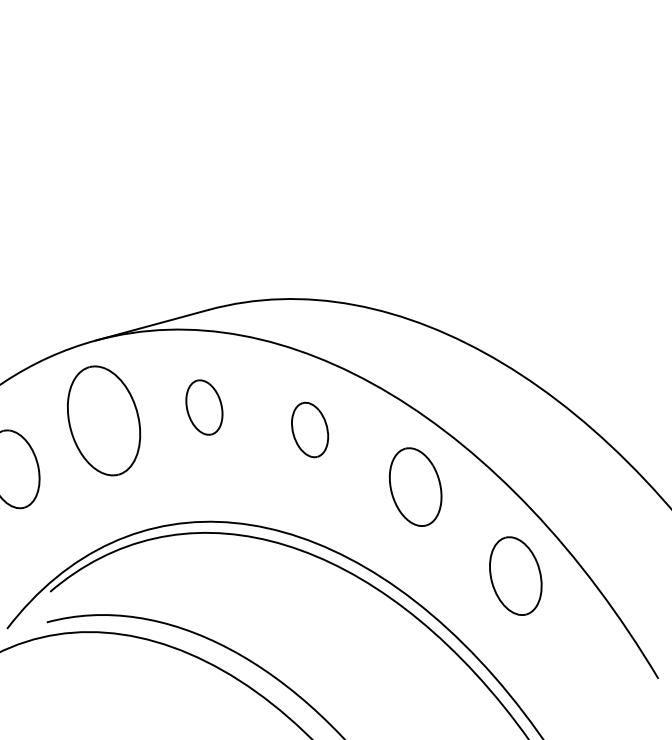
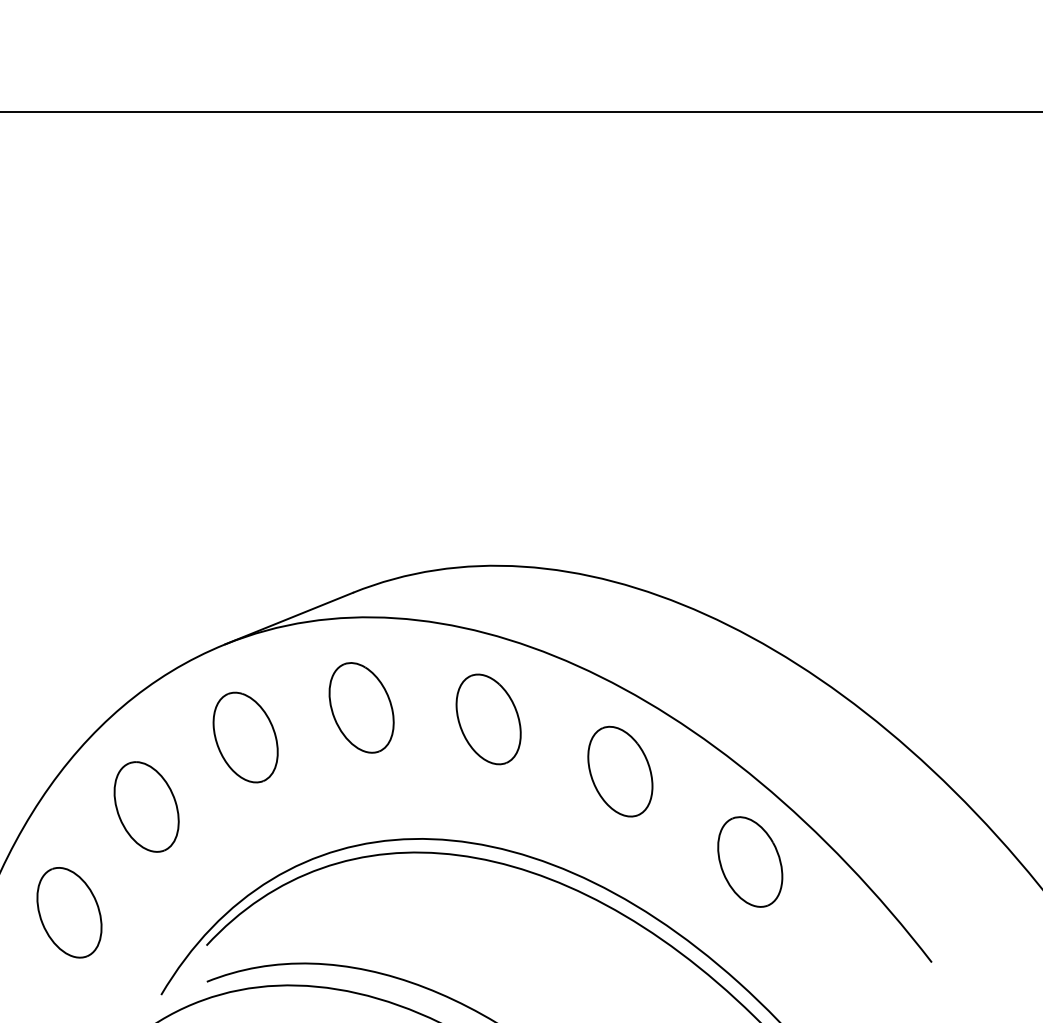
part: (204, 407) -> (361, 707), size x1.43
part: (103, 420) -> (245, 737), size x0.71
part: (309, 430) -> (488, 719), size x1.43

